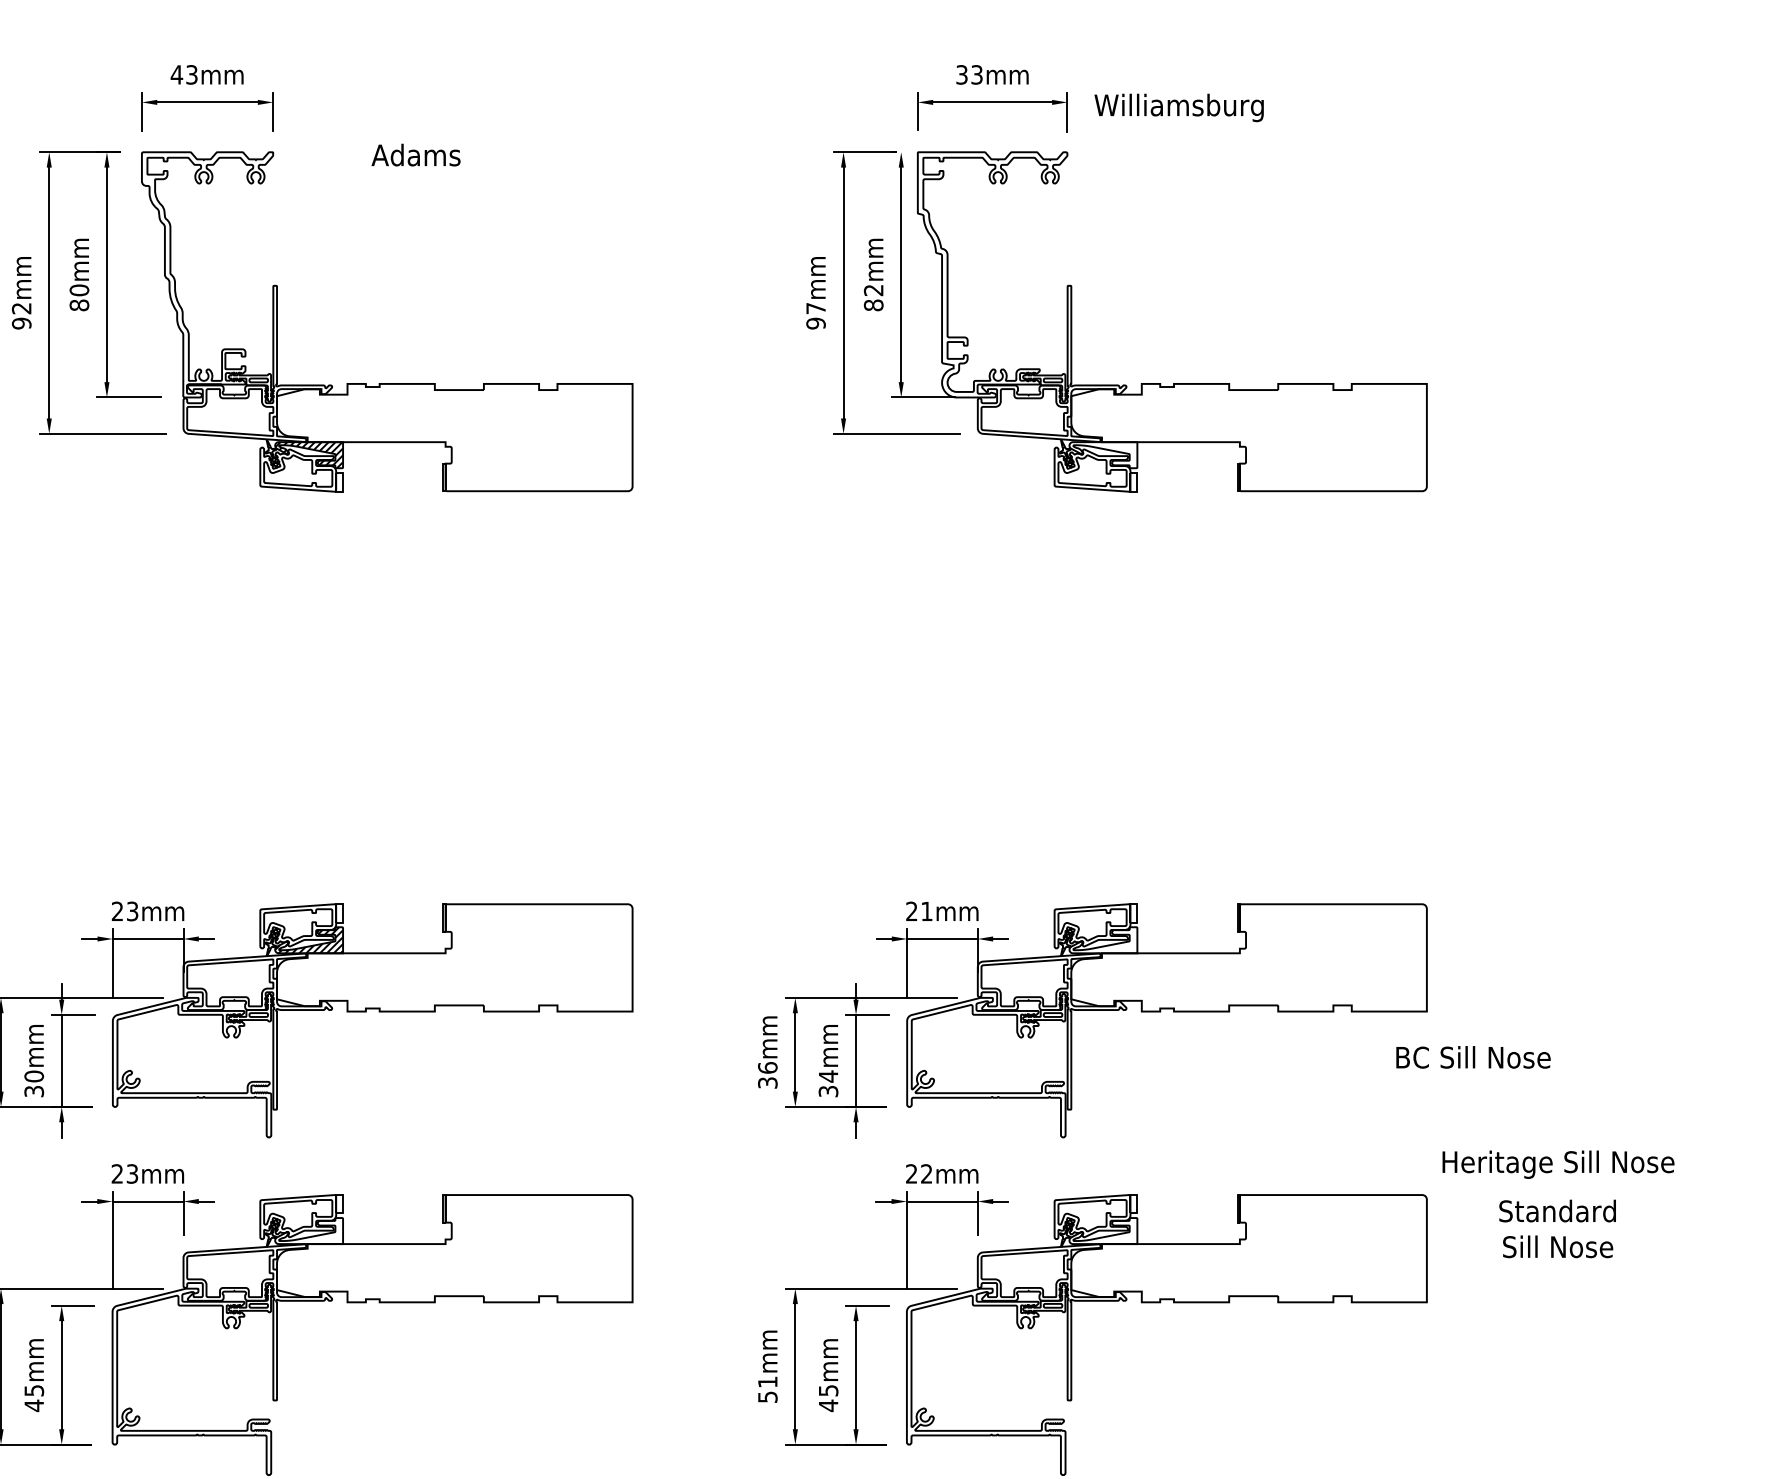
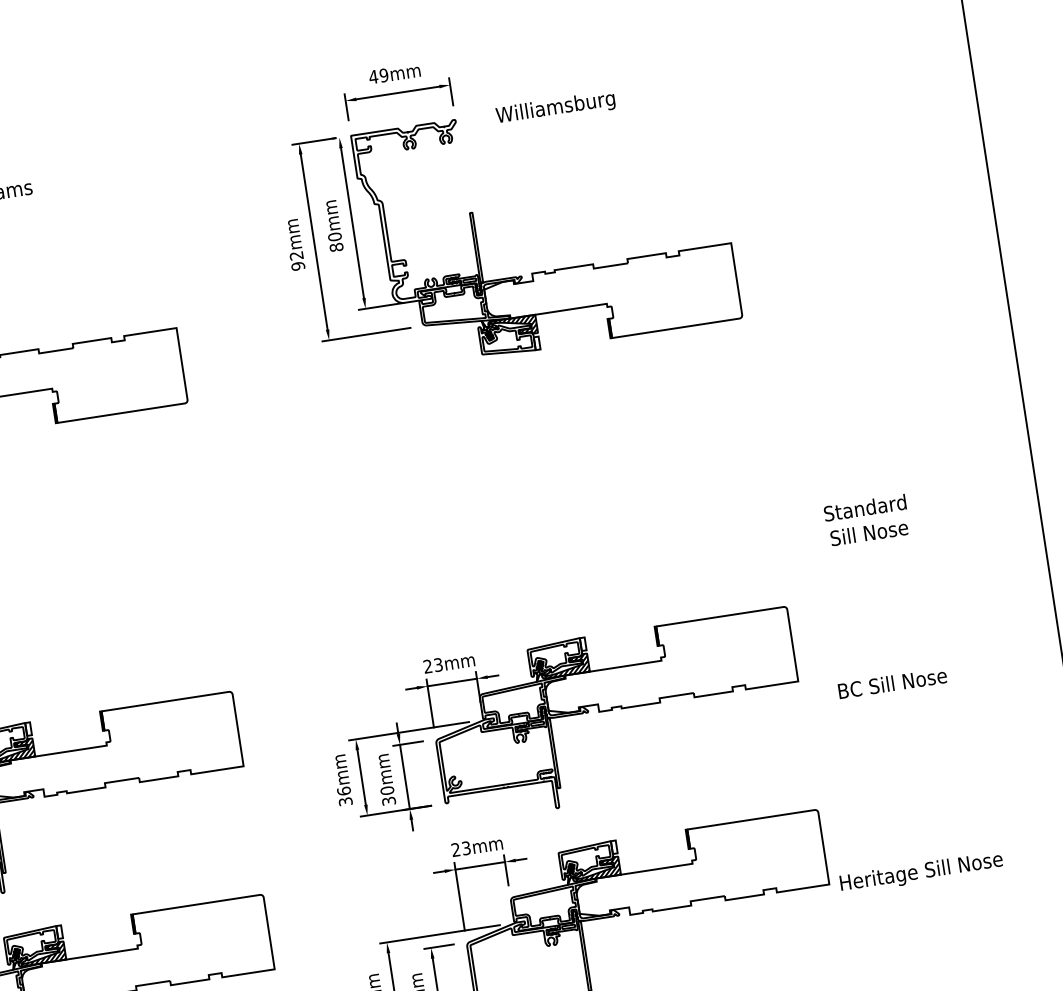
text: (968, 74) -> (378, 76), 33mm -> 49mm
text: (1178, 107) -> (555, 108), moved
text: (873, 290) -> (334, 237), 82mm -> 80mm
text: (815, 308) -> (296, 255), 97mm -> 92mm
hatch: (1103, 455) -> (513, 327), added
text: (926, 911) -> (438, 665), 21mm -> 23mm
hatch: (1103, 940) -> (564, 666), added
text: (1473, 1057) -> (892, 683), moved
text: (828, 1076) -> (387, 790), 34mm -> 30mm
text: (1558, 1164) -> (921, 872), moved
text: (926, 1173) -> (466, 847), 22mm -> 23mm
text: (1557, 1228) -> (866, 520), moved
hatch: (309, 1231) -> (41, 954), added
hatch: (1103, 1231) -> (595, 869), added

